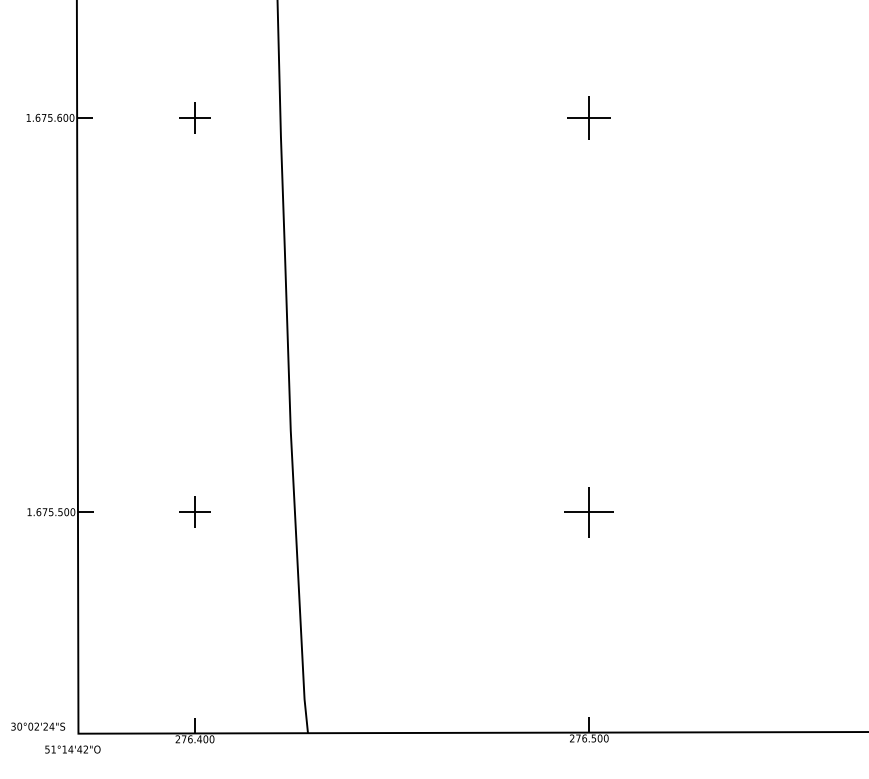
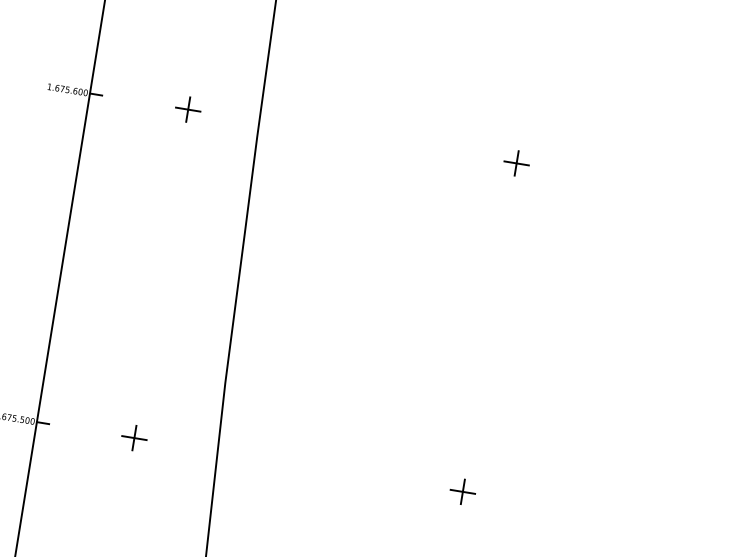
part: (589, 117) -> (516, 163), size x0.71
part: (589, 511) -> (463, 491), size x0.62

